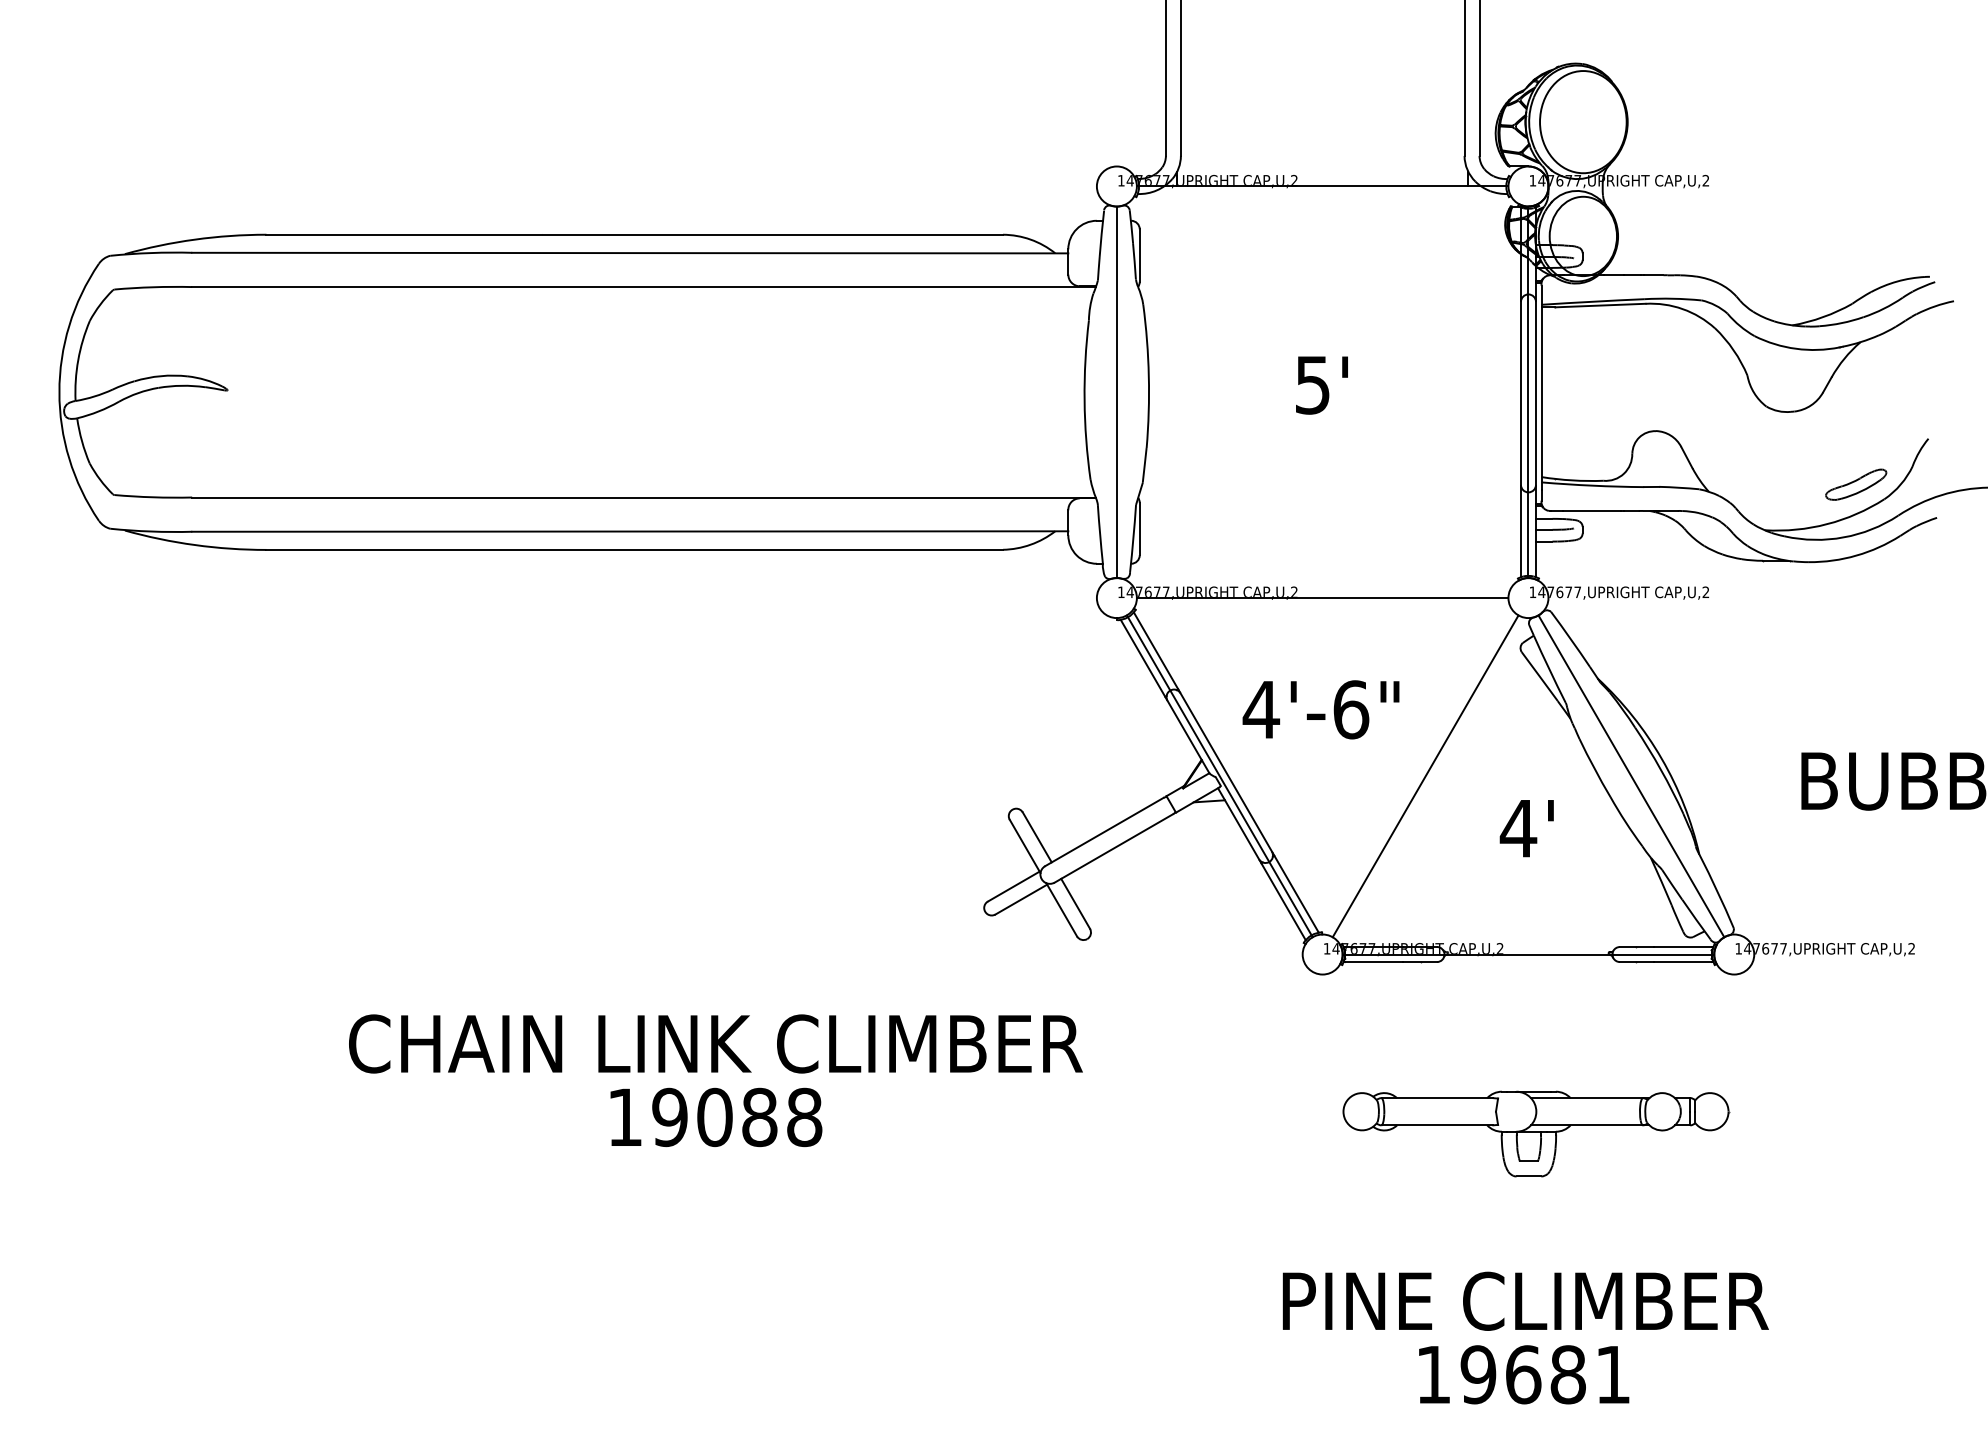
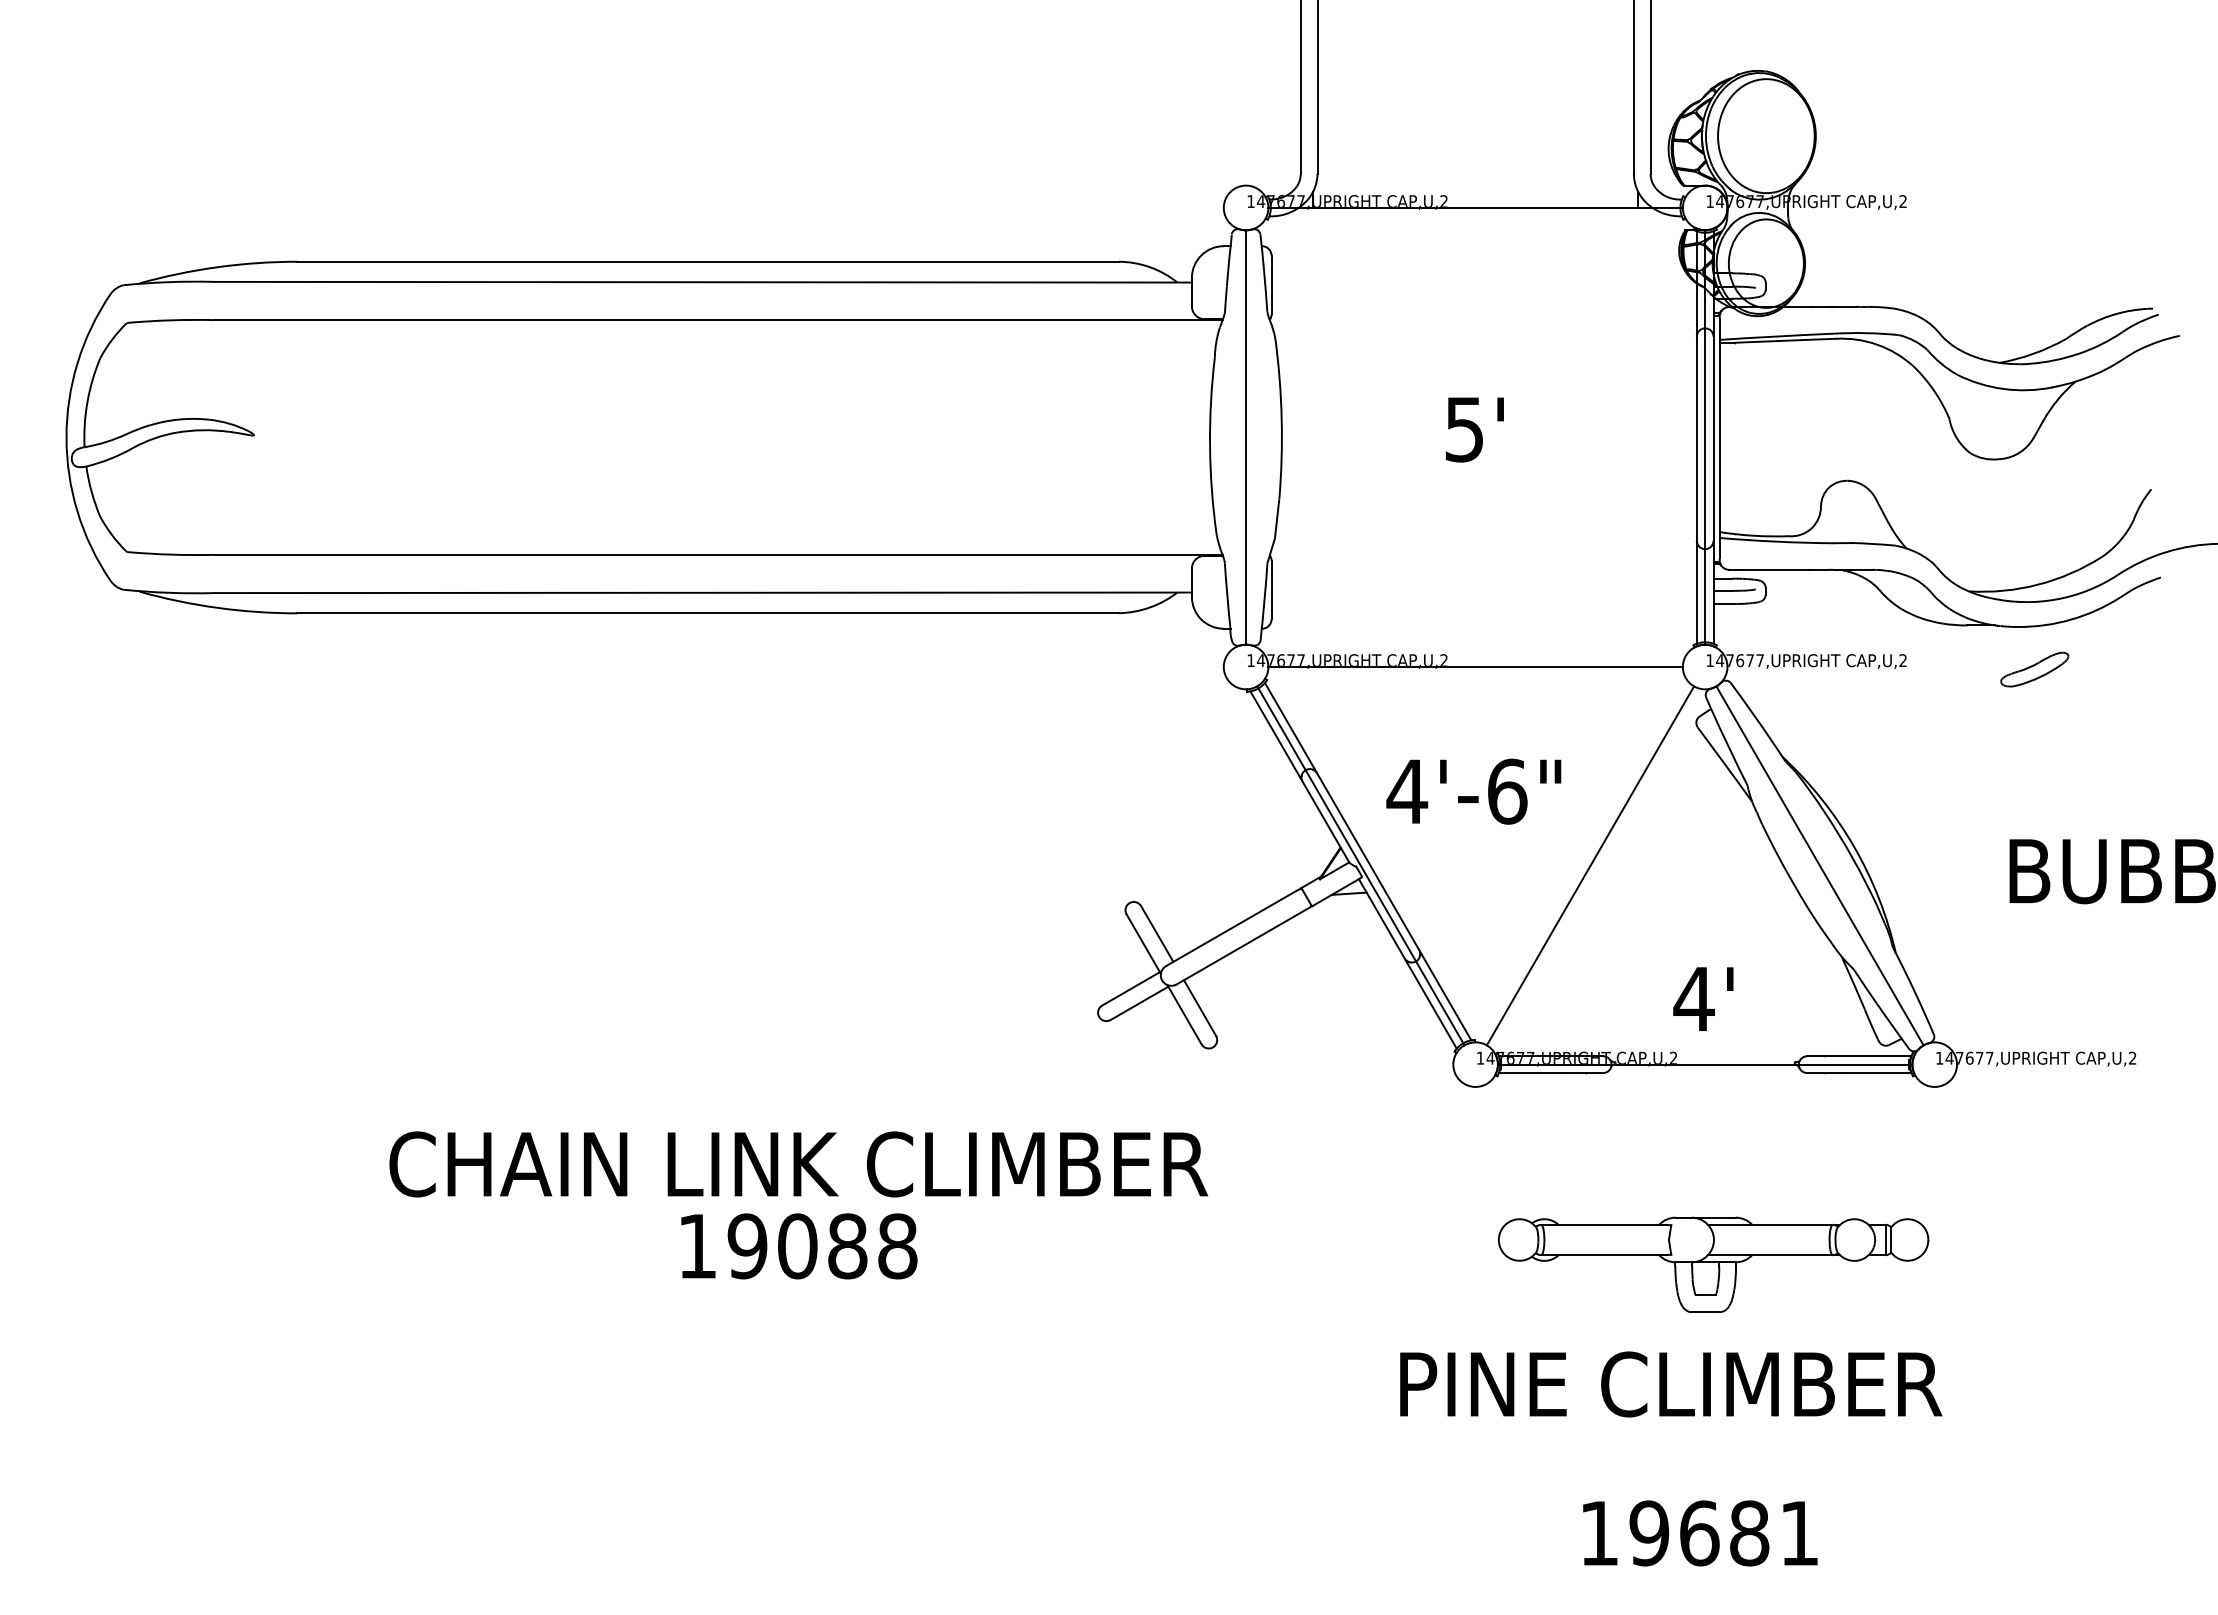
part: (1855, 484) -> (2034, 669), moved
text: (1526, 827) -> (1703, 998), moved
text: (1526, 1301) -> (1671, 1384), moved

